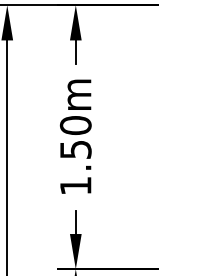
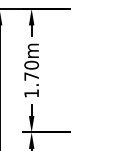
text: (75, 149) -> (31, 76), 1.50m -> 1.70m

